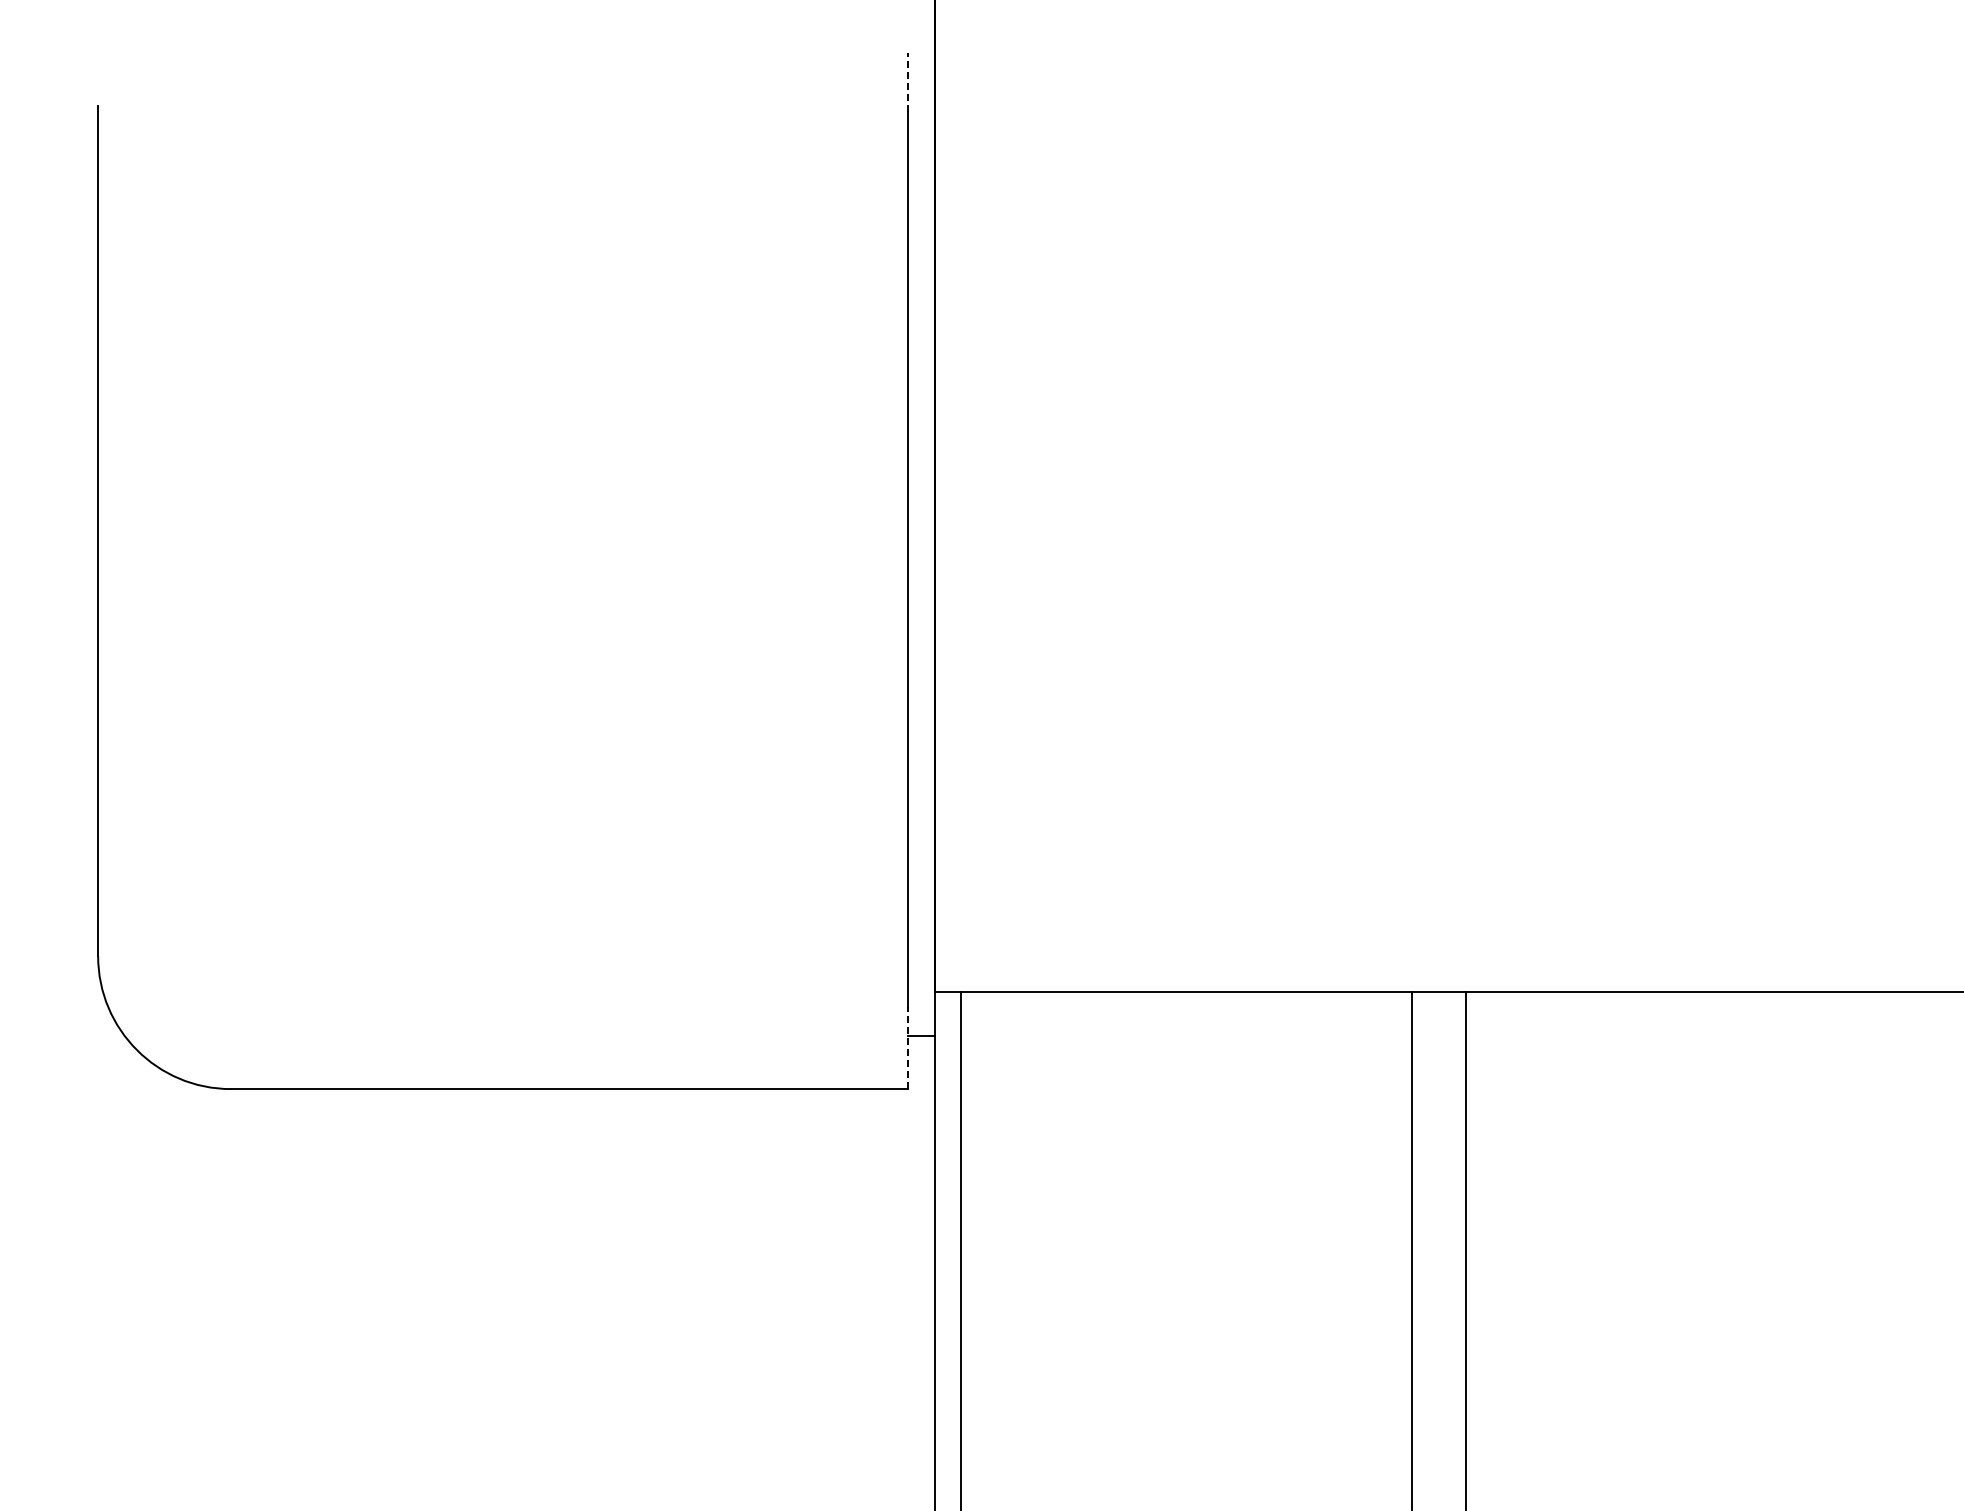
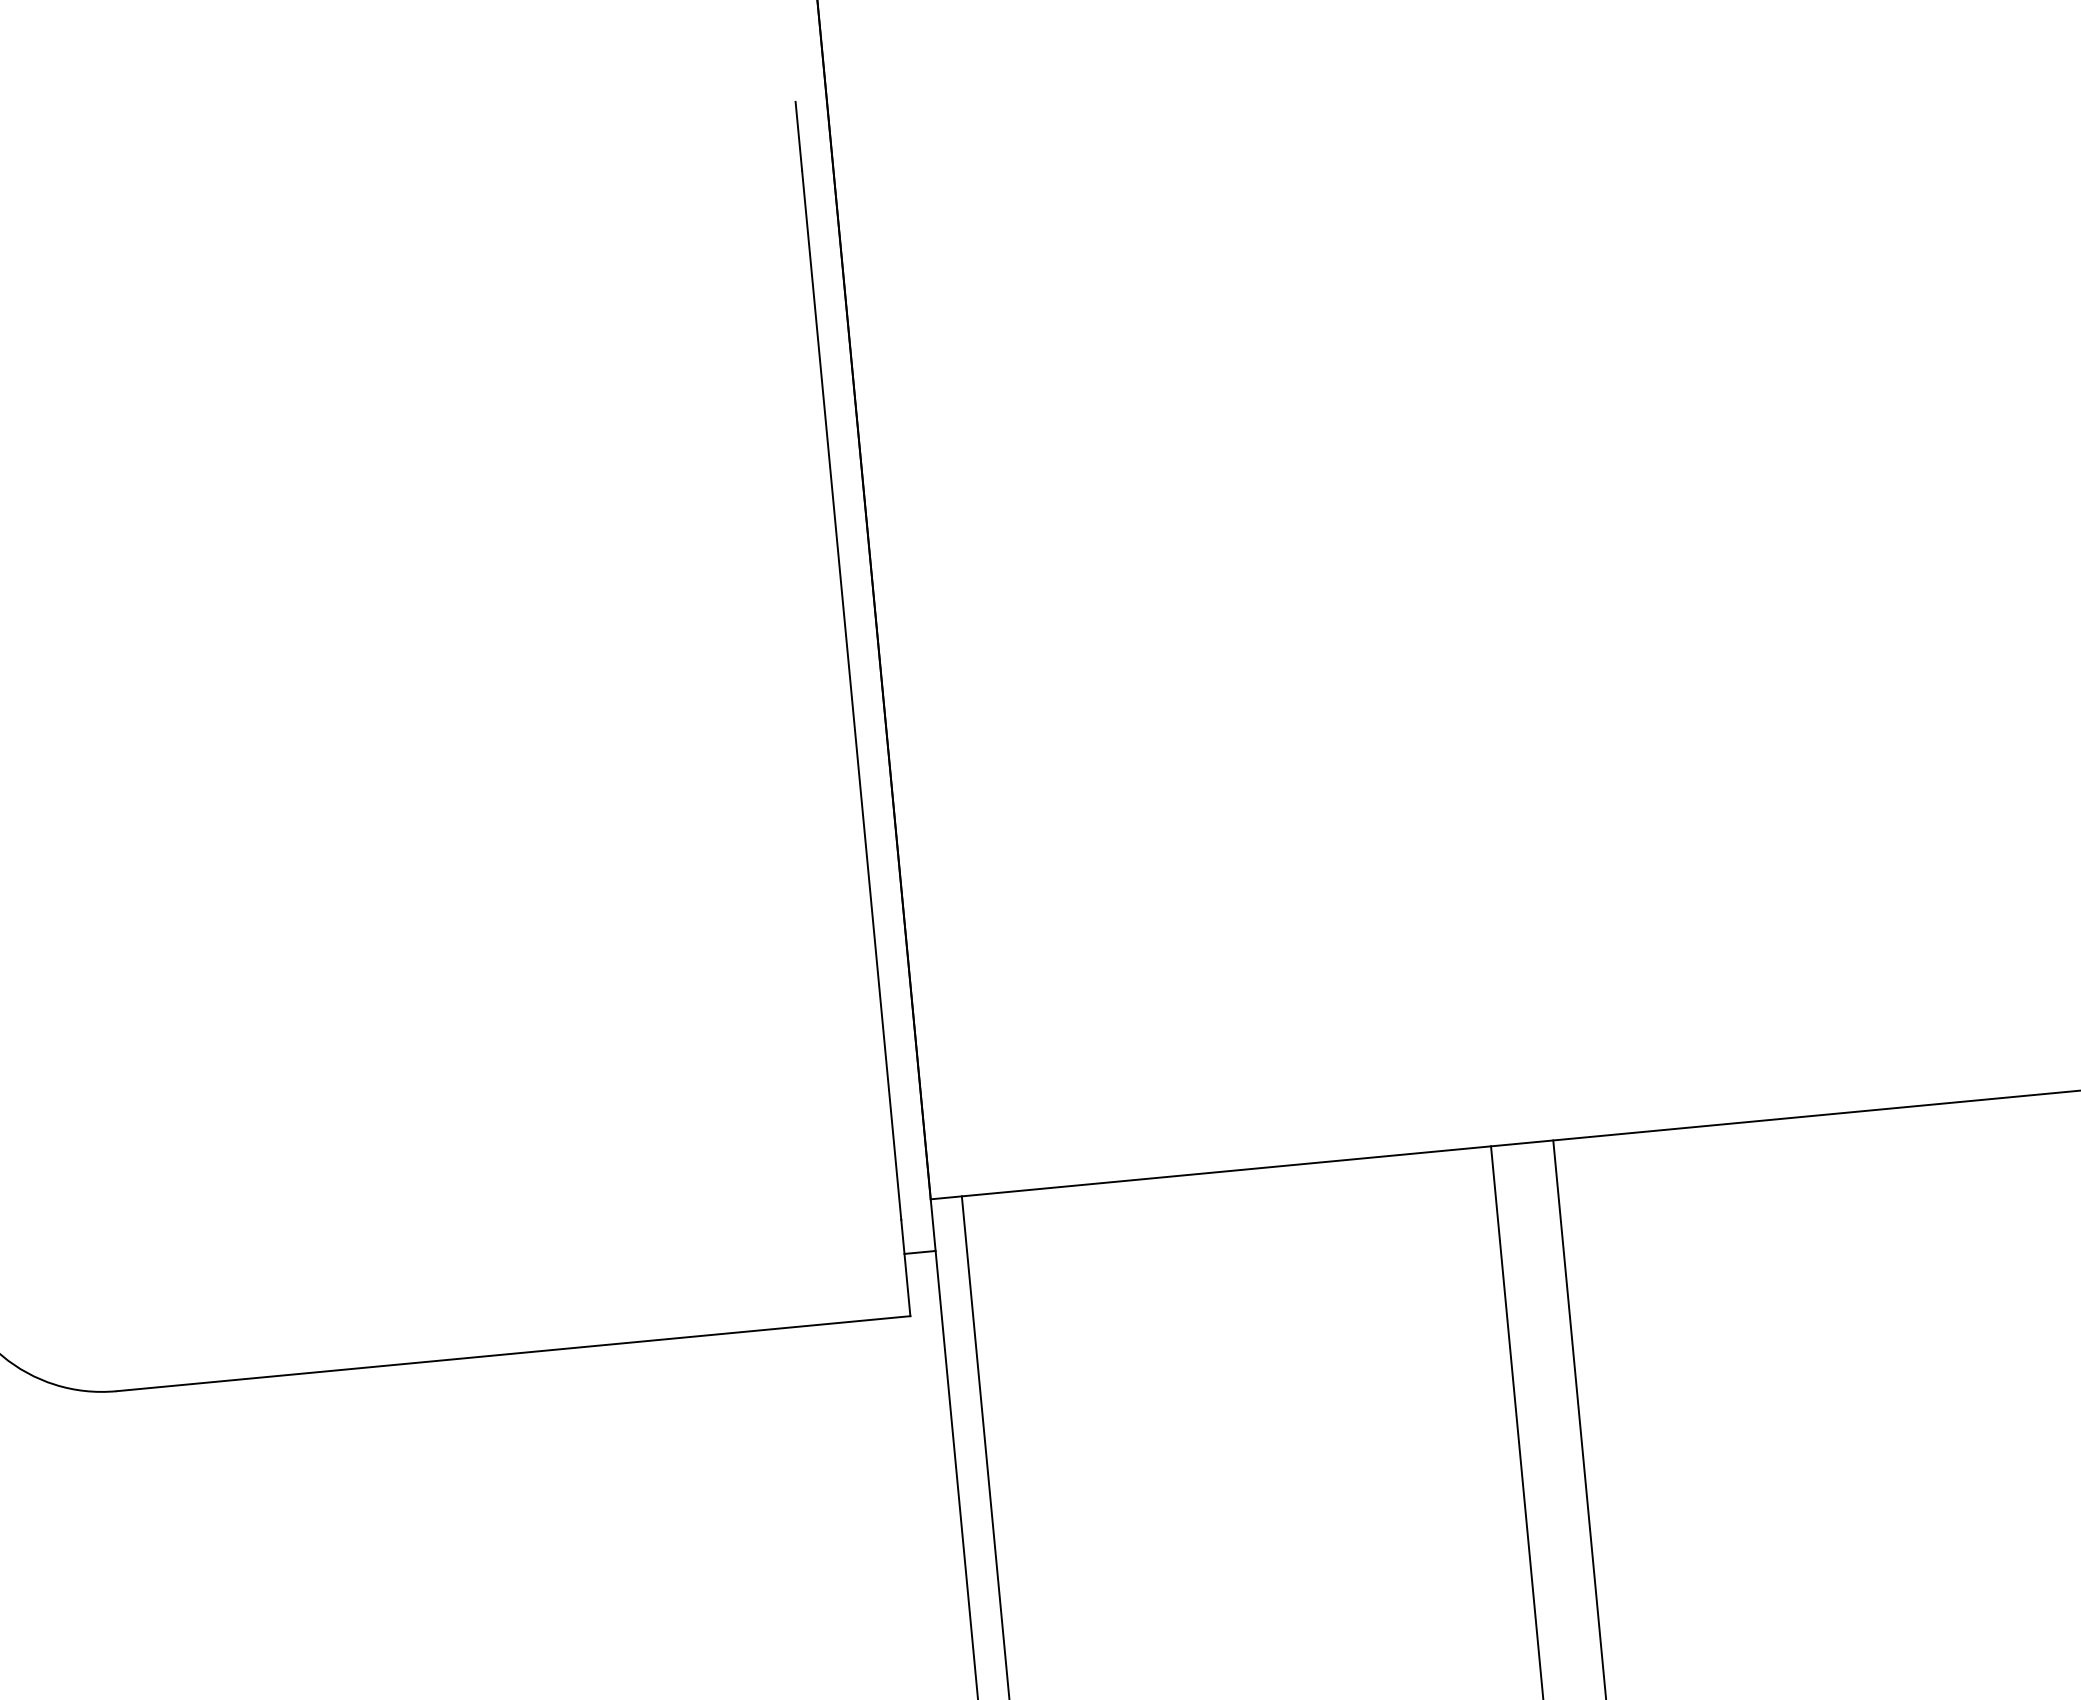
line: (907, 82) -> (798, 136), dashed -> solid
line: (907, 1047) -> (905, 1267), dashed -> solid

